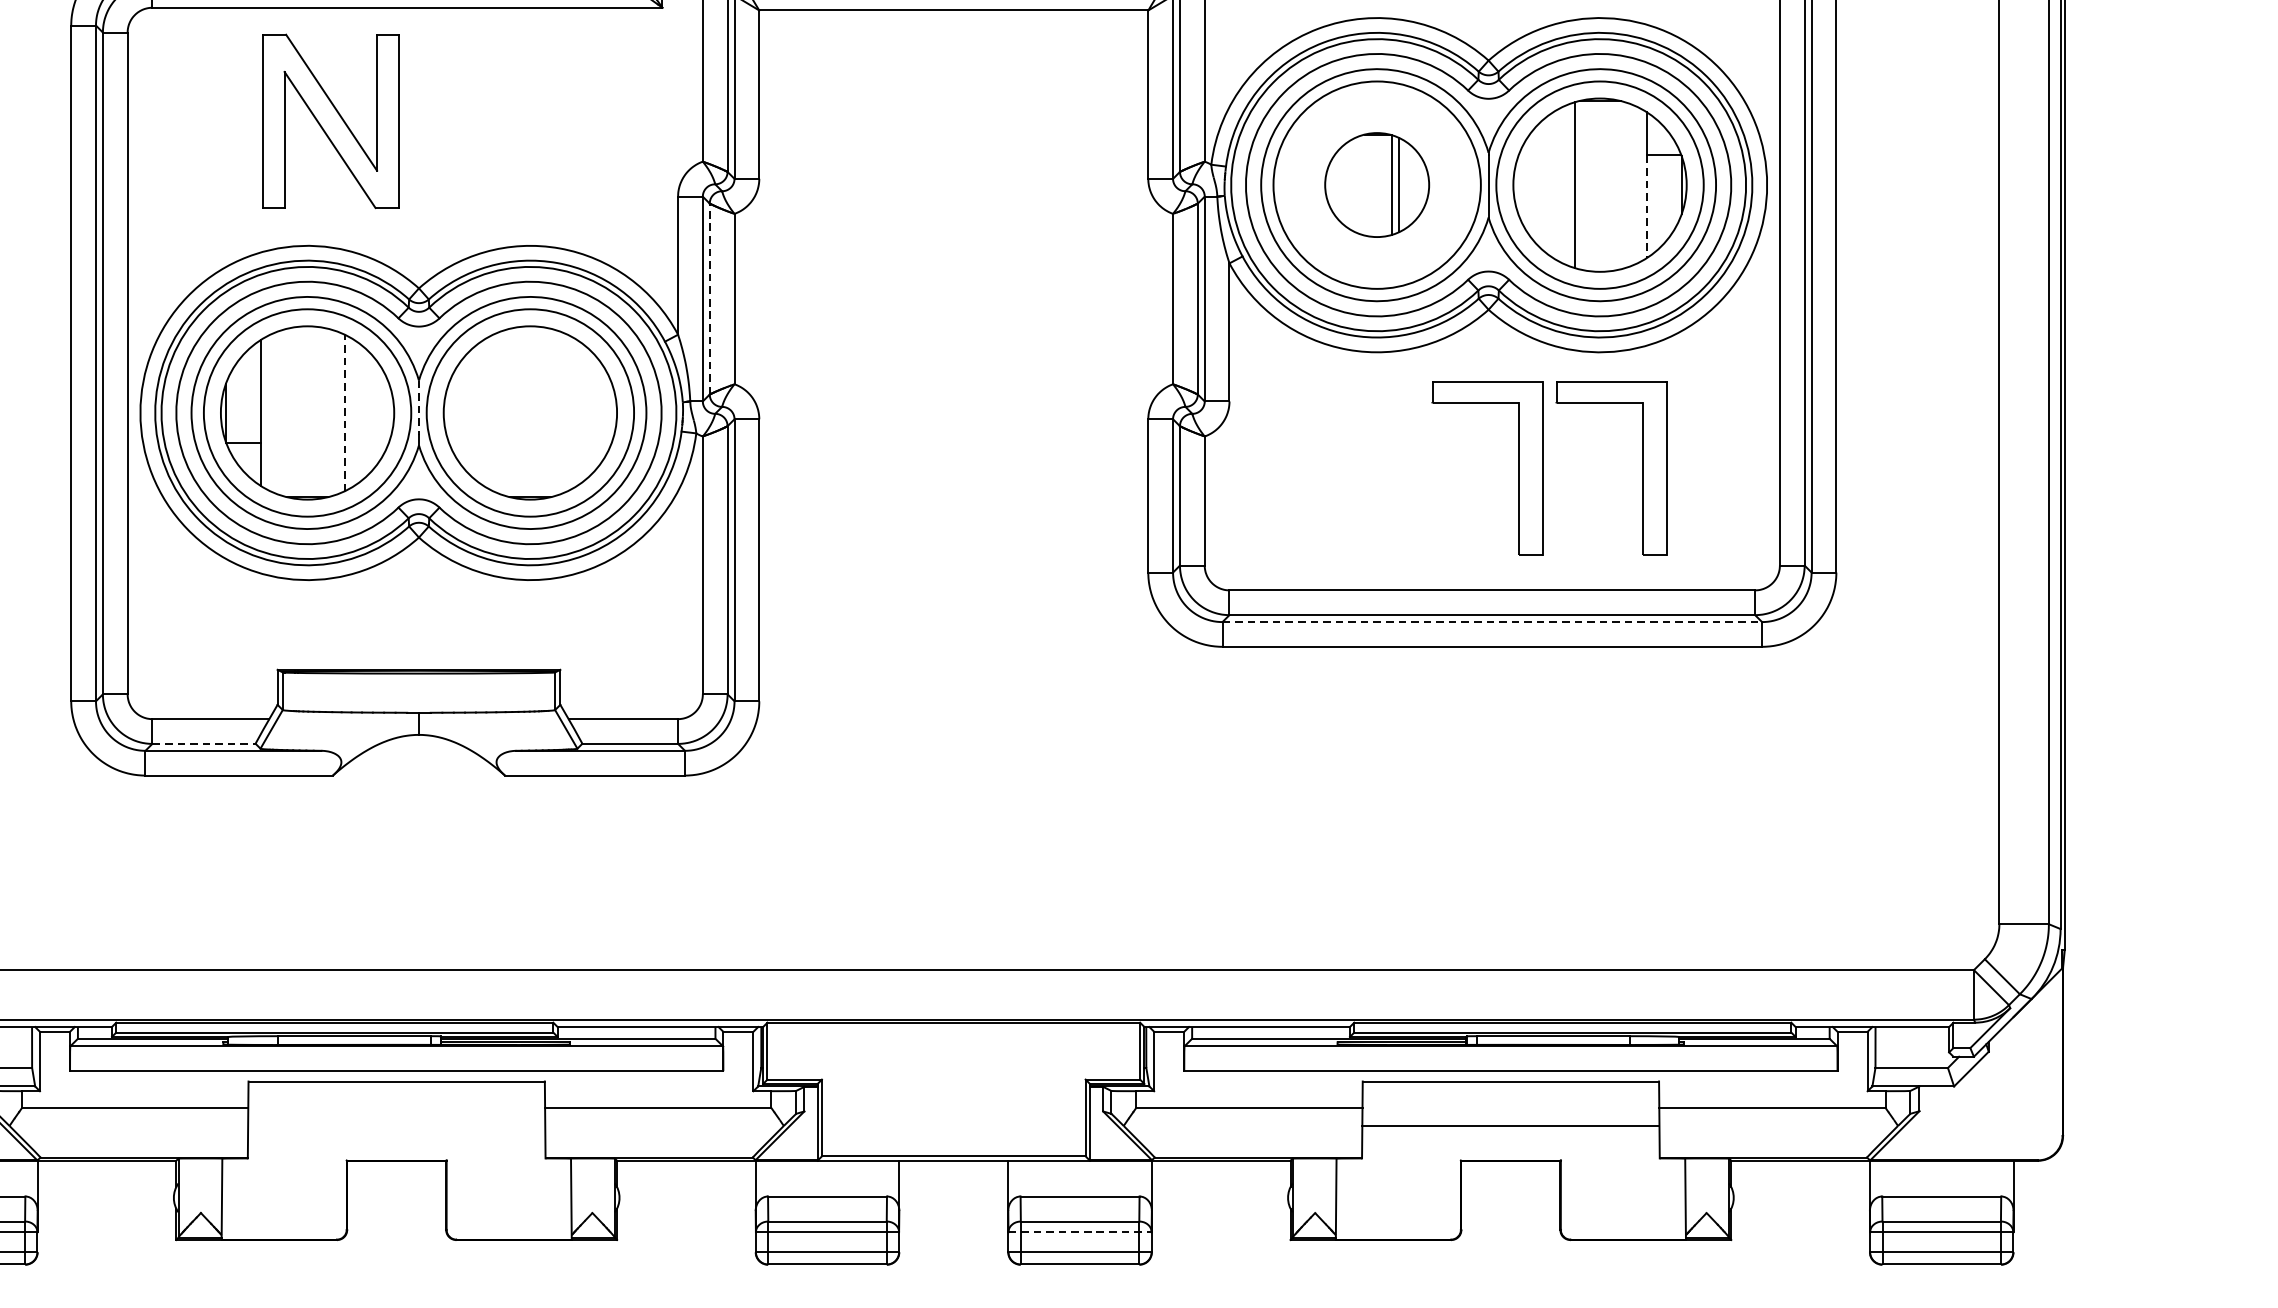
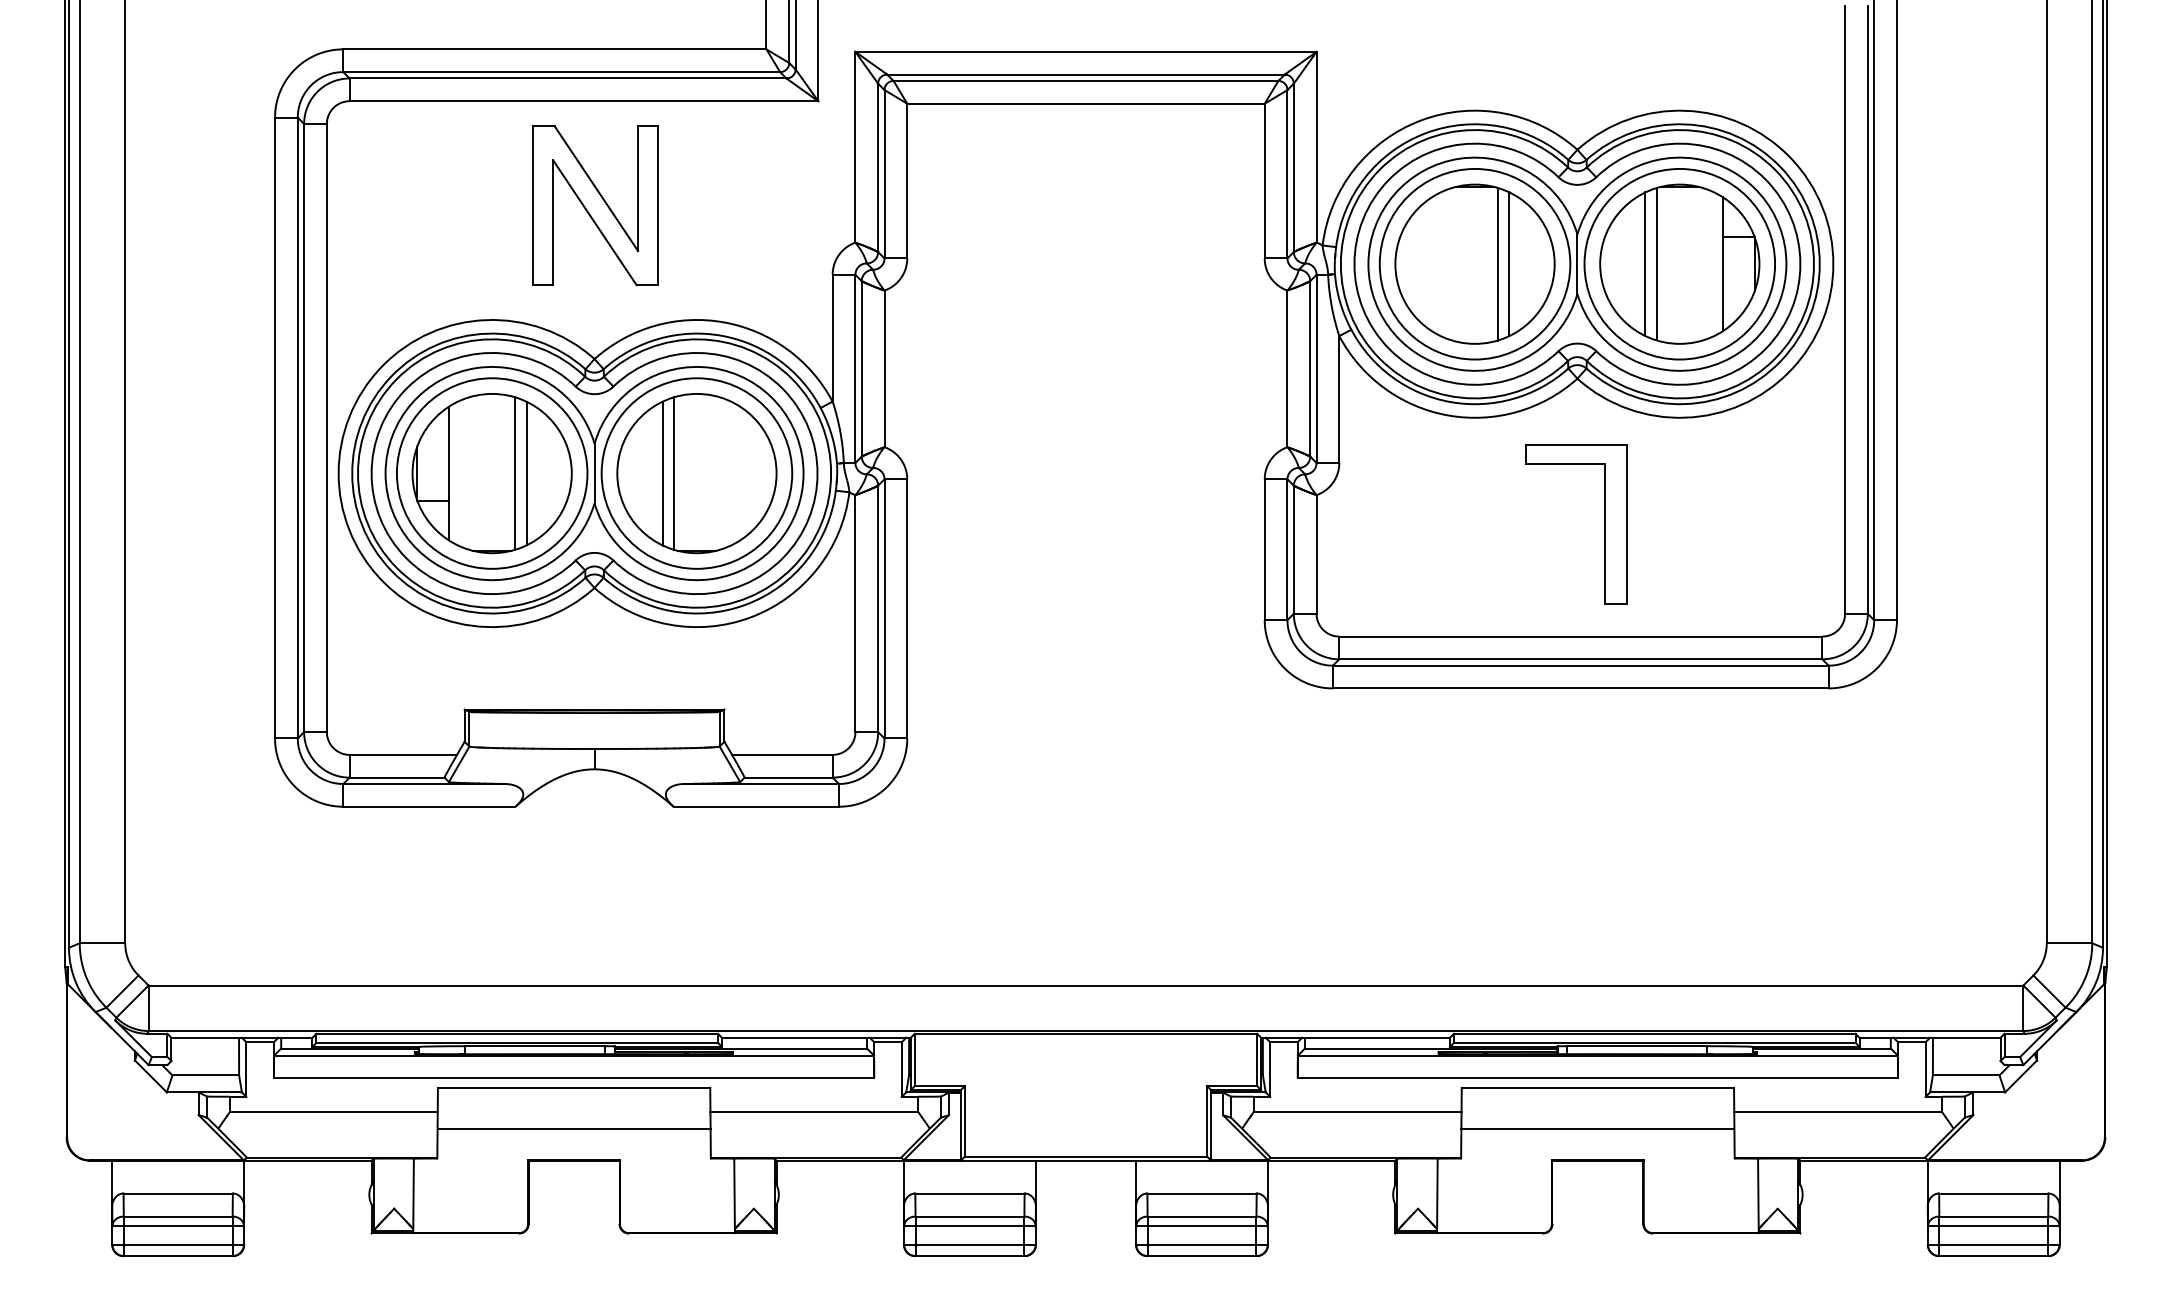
part: (330, 121) -> (595, 205), moved
part: (1376, 184) -> (1474, 263), size x1.67
line: (1562, 185) -> (1645, 264), added
line: (1647, 207) -> (1723, 284), dashed -> solid
line: (709, 298) -> (861, 368), dashed -> solid
line: (418, 408) -> (594, 469), dashed -> solid
line: (332, 412) -> (515, 473), added
line: (344, 412) -> (526, 473), dashed -> solid
line: (493, 412) -> (663, 473), added
line: (505, 412) -> (674, 473), added
part: (1642, 468) -> (1718, 524), removed
line: (1491, 621) -> (1580, 665), dashed -> solid
line: (204, 743) -> (397, 777), dashed -> solid
line: (396, 1125) -> (573, 1128), added
line: (1080, 1232) -> (1202, 1226), dashed -> solid

